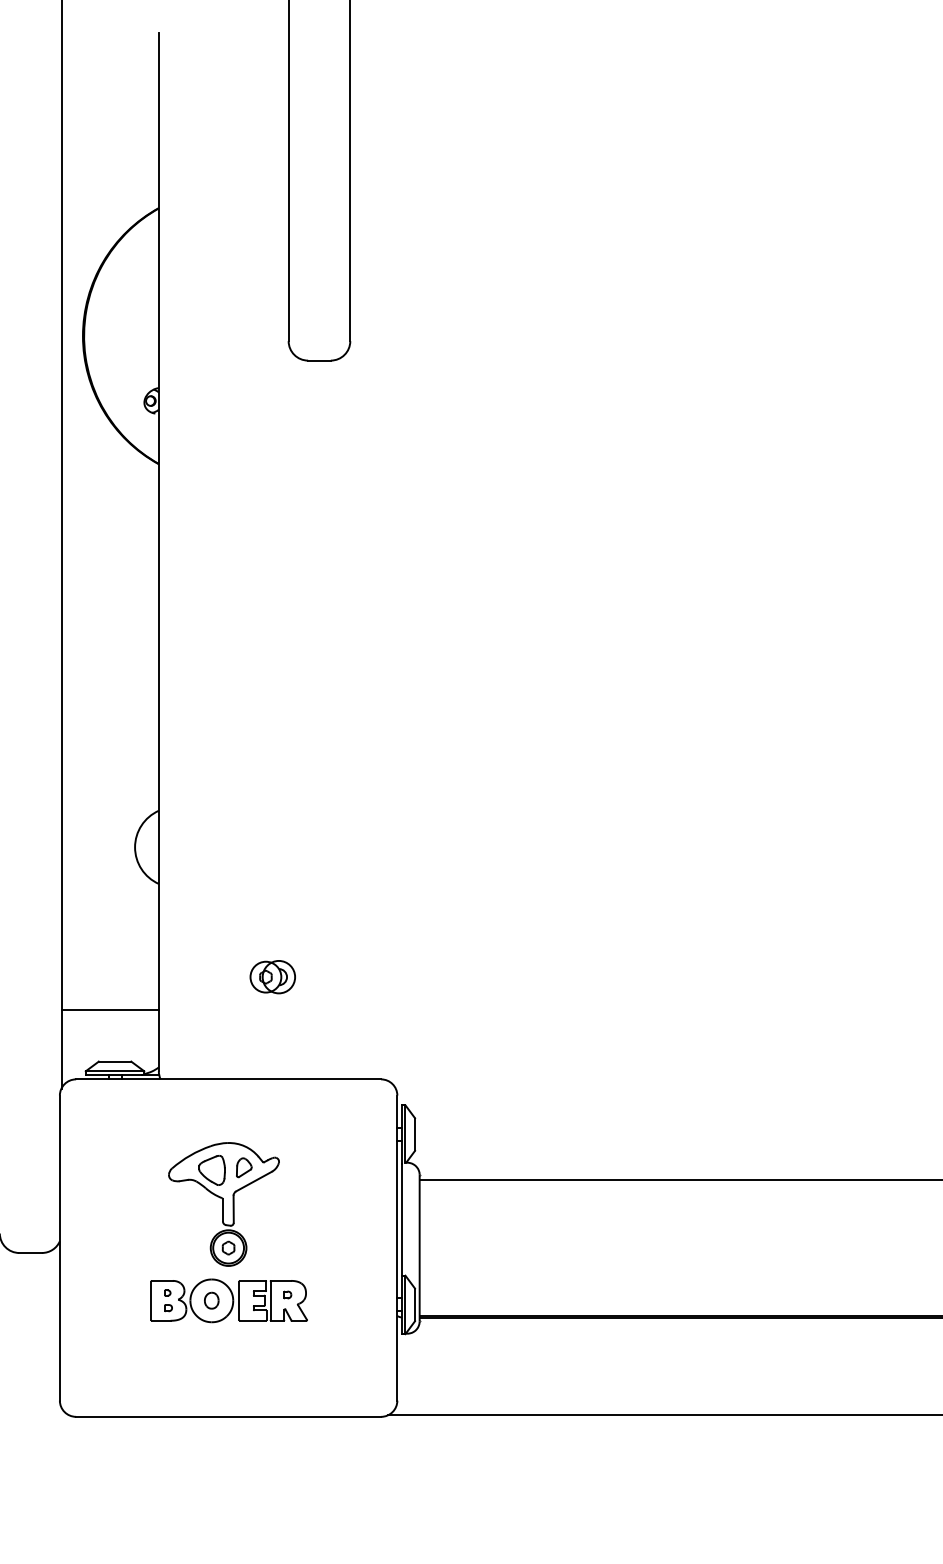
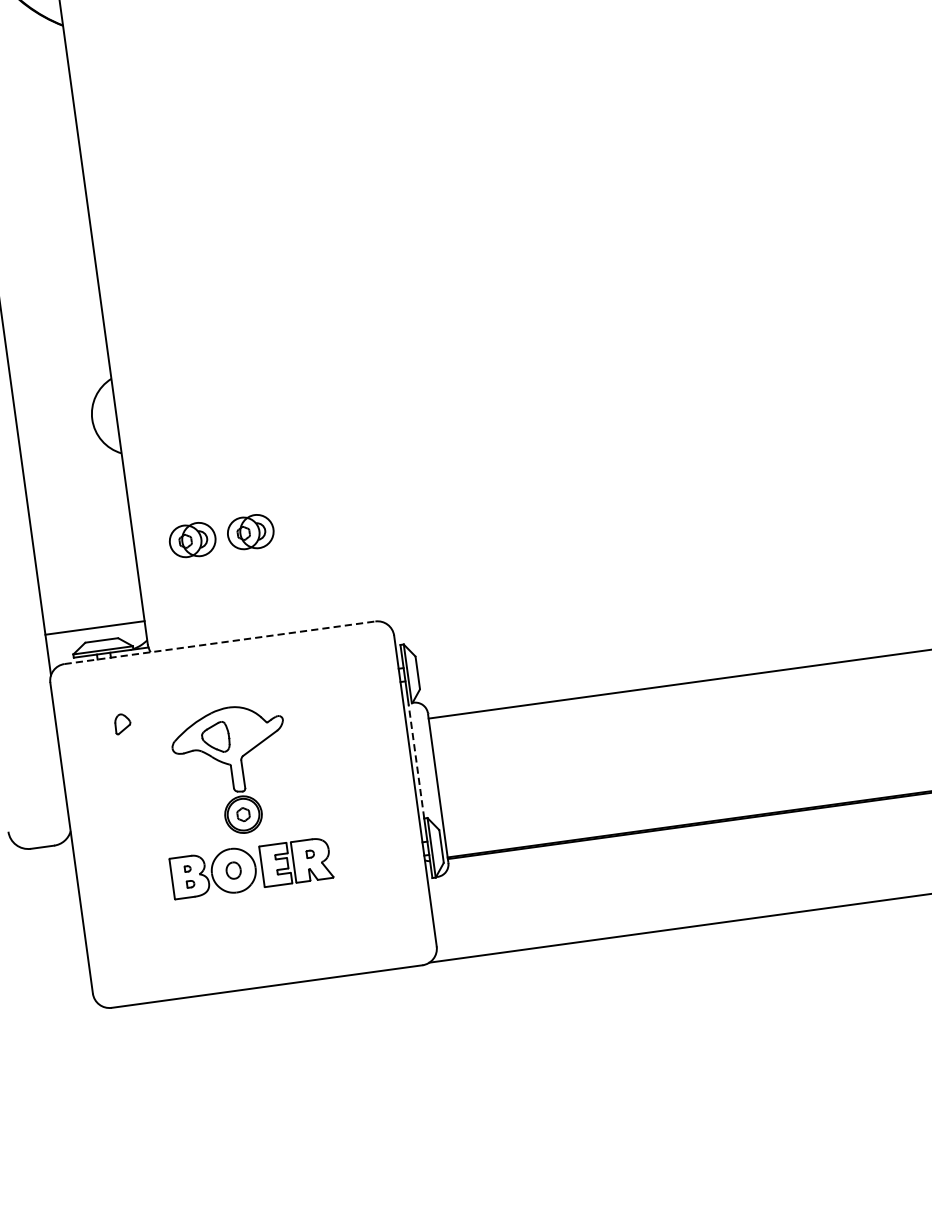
part: (215, 977) -> (192, 540), added
line: (109, 1009) -> (94, 627), moved
line: (228, 1079) -> (219, 642), solid -> dashed
part: (244, 1167) -> (123, 723), moved
line: (402, 1219) -> (416, 761), solid -> dashed

